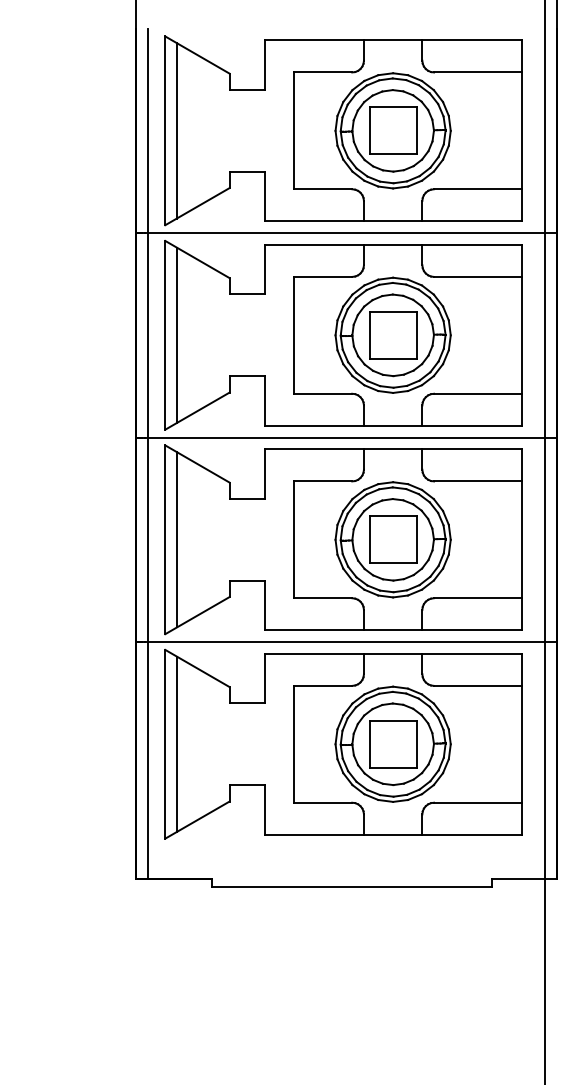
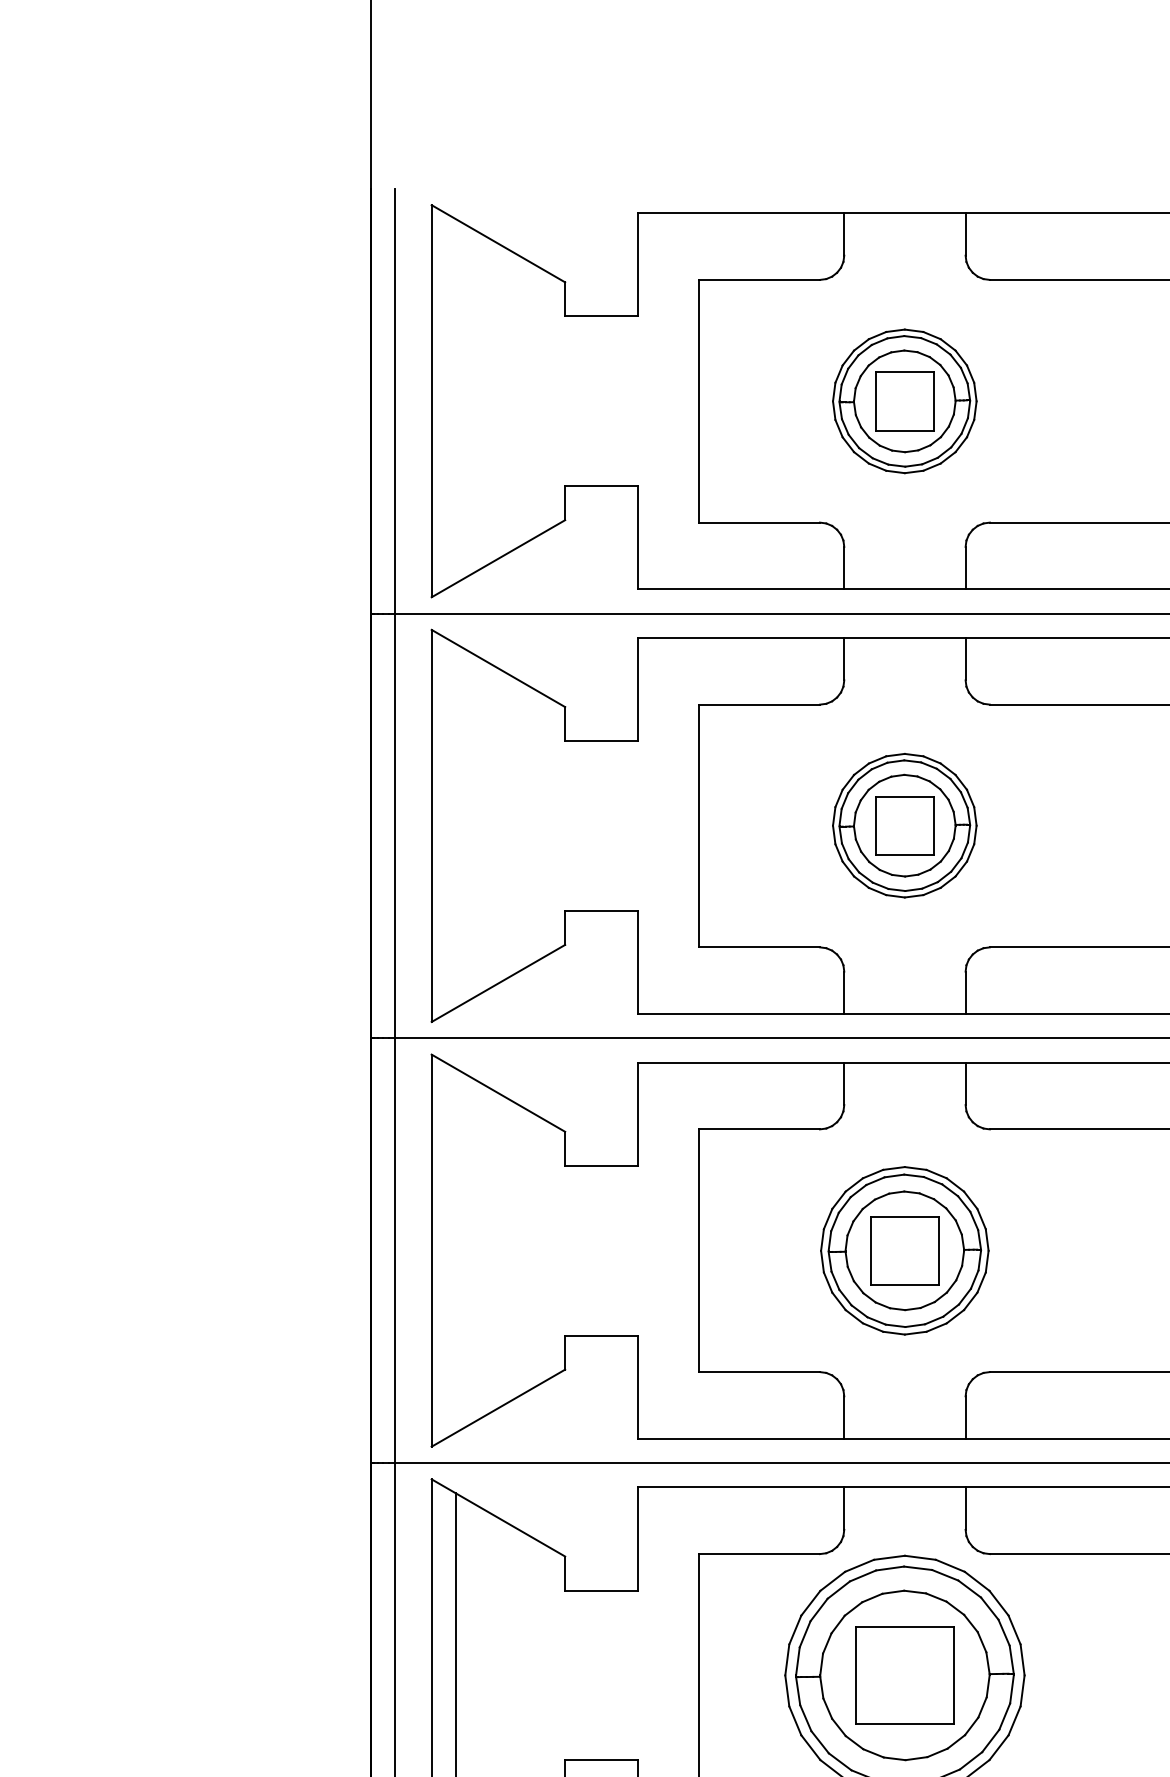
line: (176, 130) -> (454, 400), removed
part: (392, 130) -> (903, 400), size x0.6
line: (176, 334) -> (454, 824), removed
part: (392, 334) -> (903, 824), size x0.6
line: (176, 539) -> (454, 1250), removed
part: (392, 539) -> (903, 1250), size x0.7

